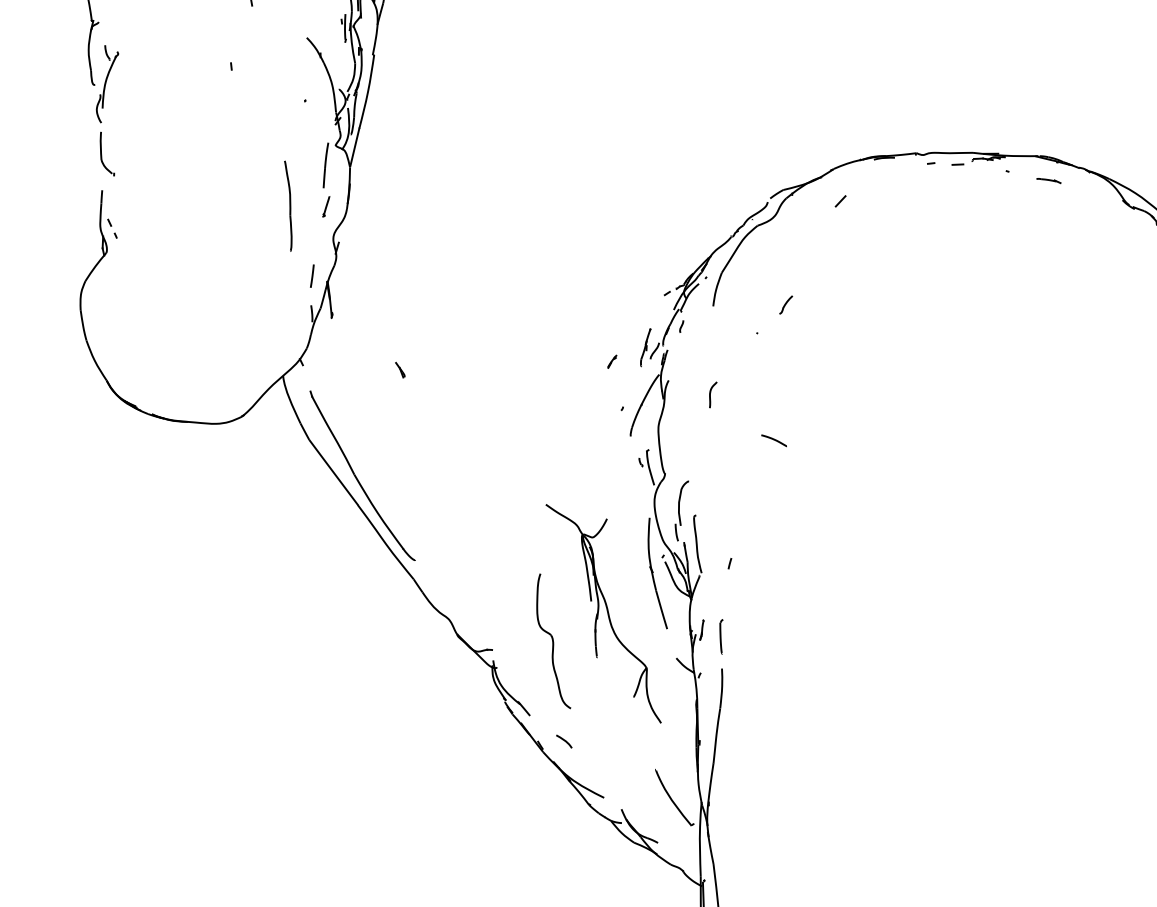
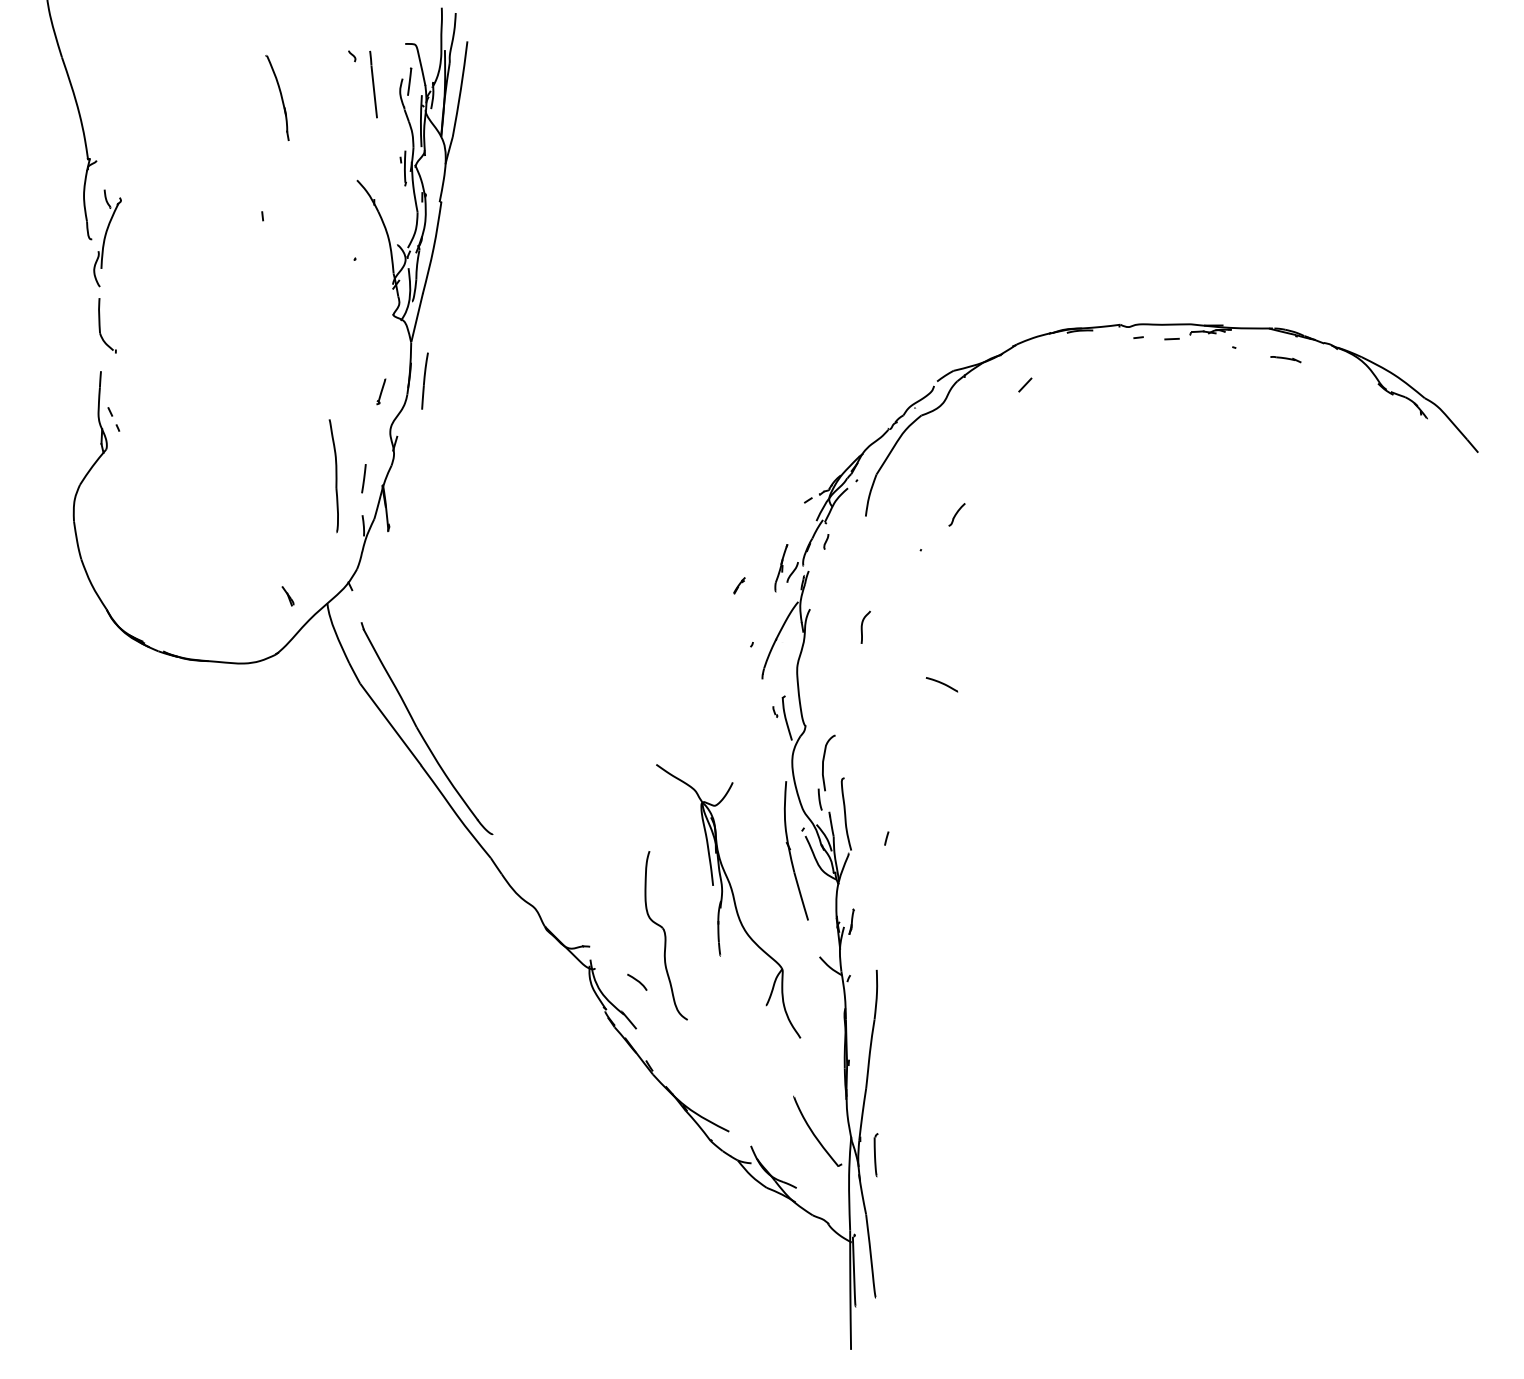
line: (325, 164) -> (424, 380), moved
part: (287, 206) -> (333, 476), moved
part: (399, 370) -> (287, 596), moved
part: (720, 637) -> (875, 1155), moved
curve: (564, 740) -> (637, 981), moved

